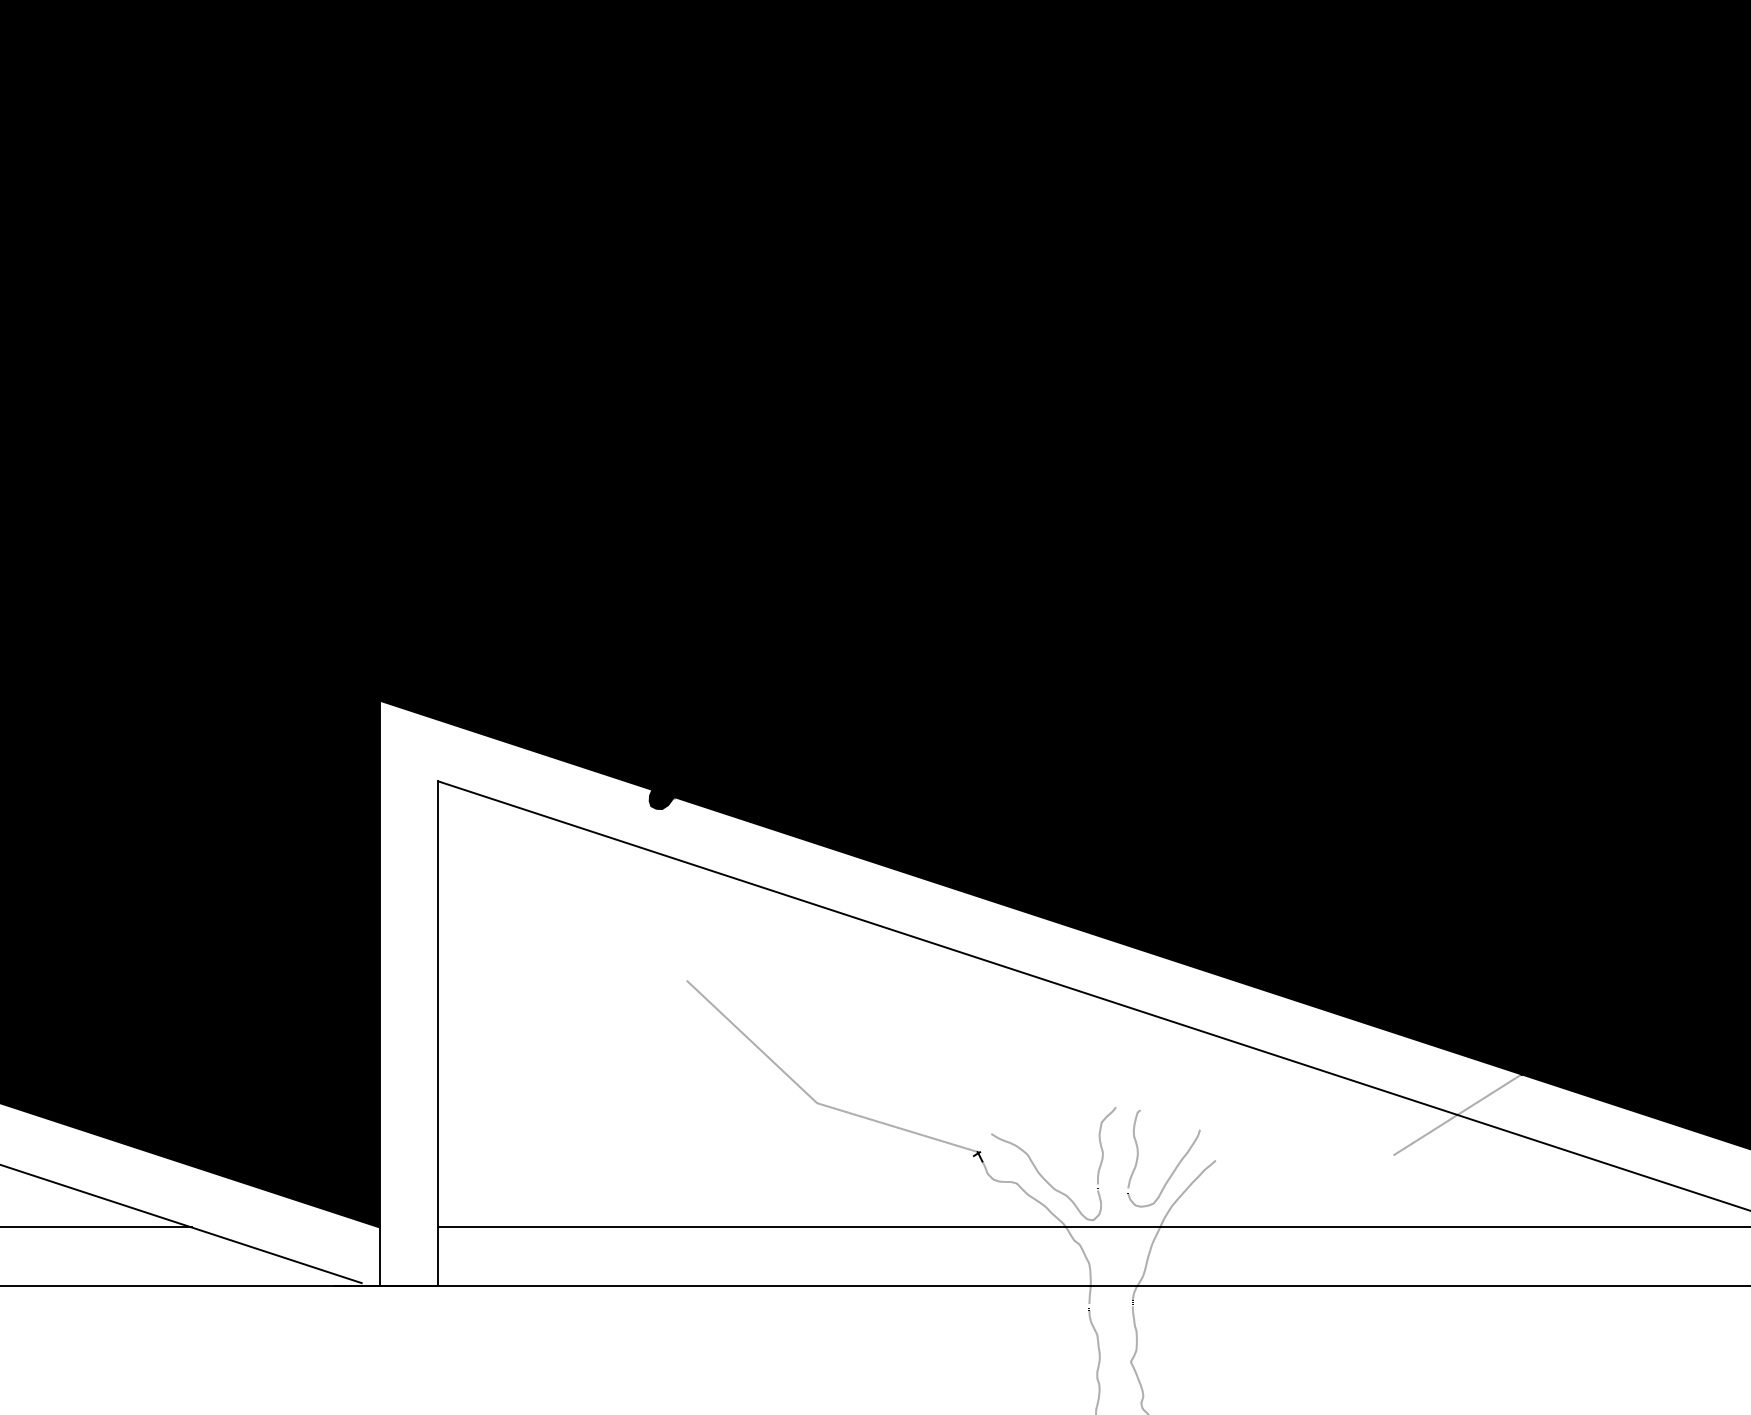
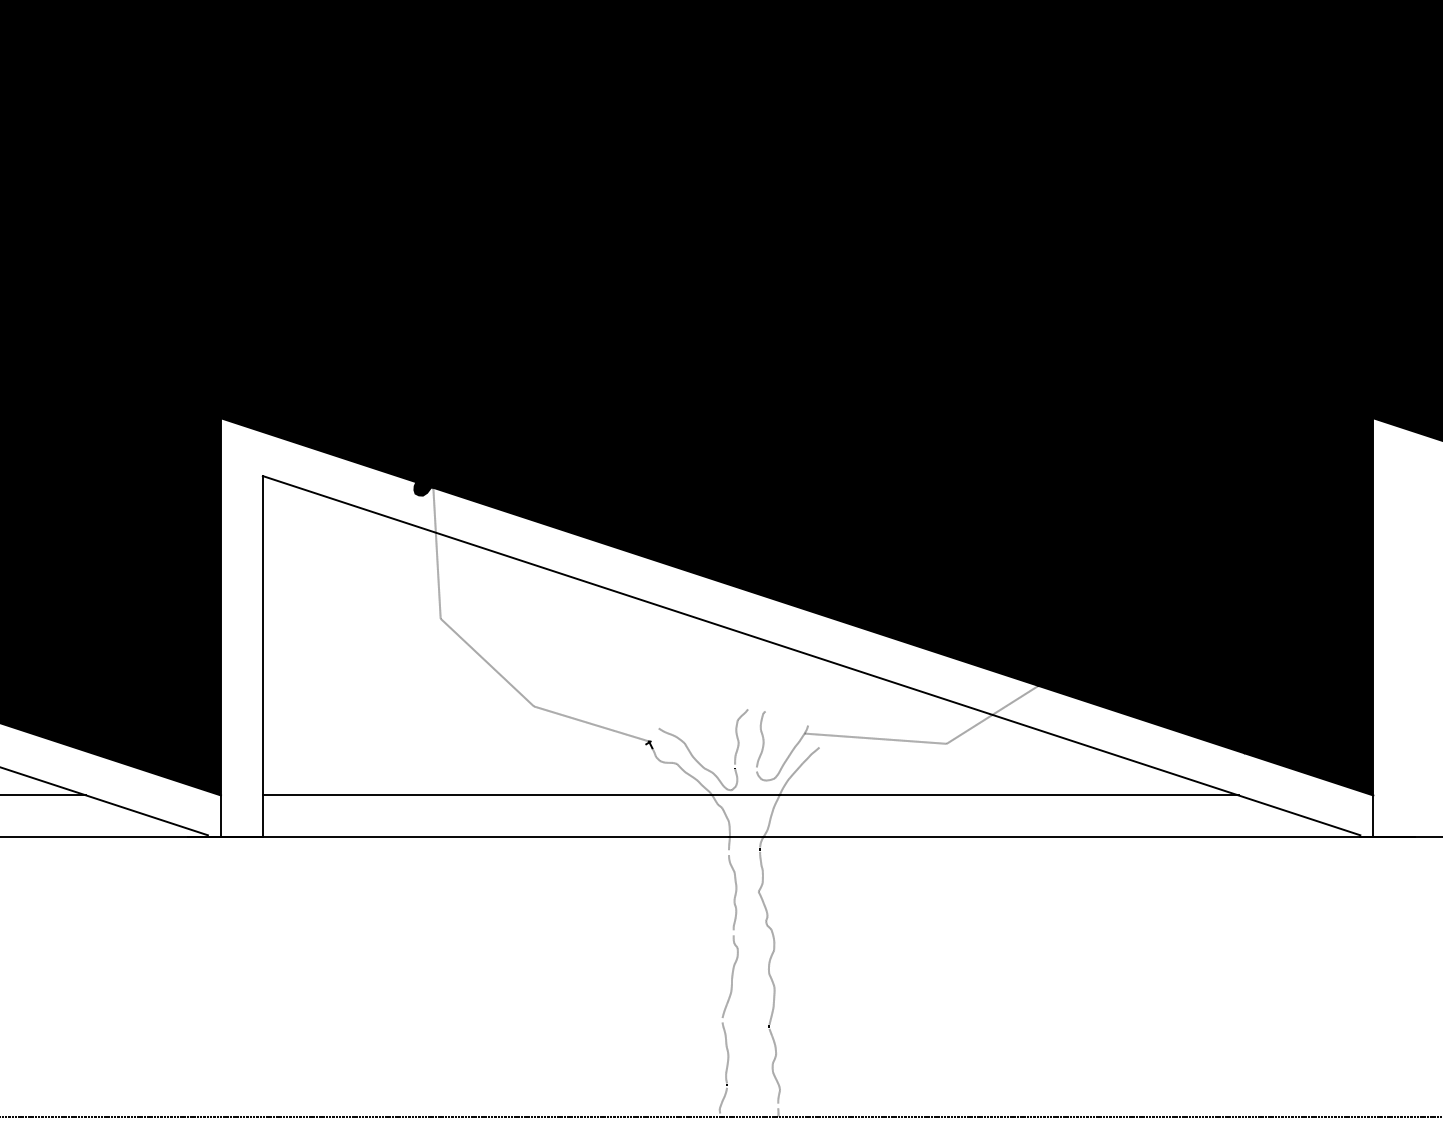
line: (680, 886) -> (436, 551), added
line: (1294, 1147) -> (875, 738), added

